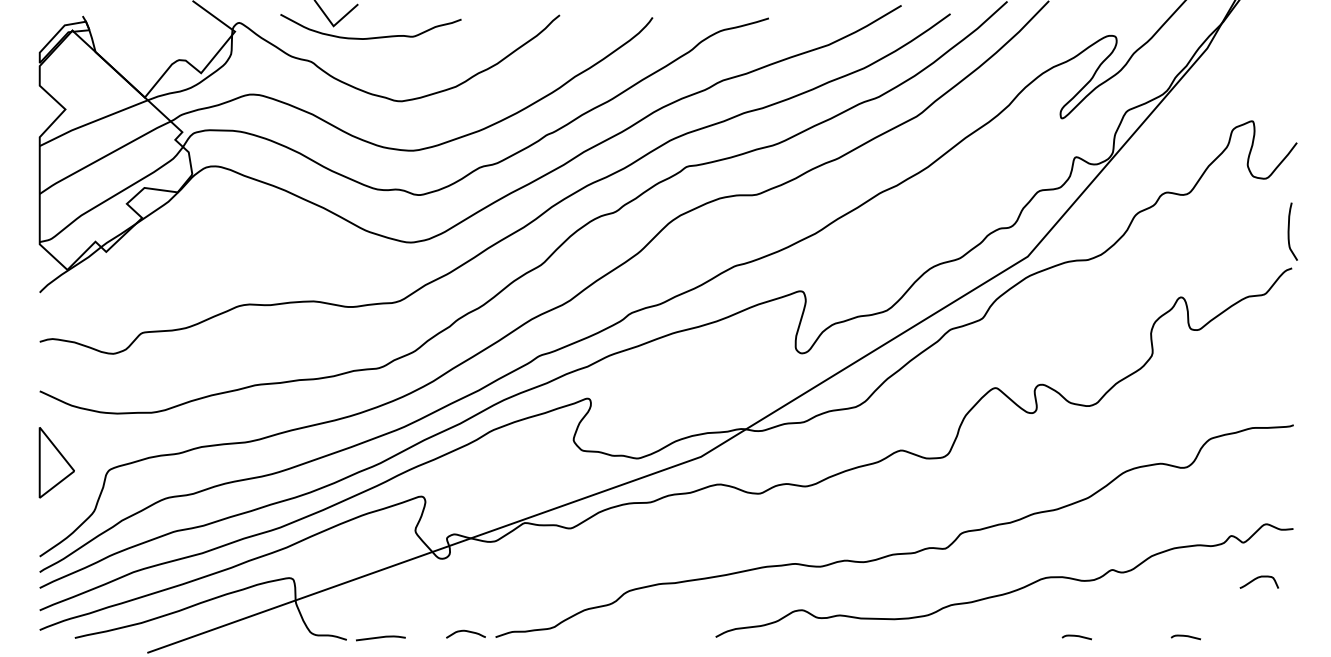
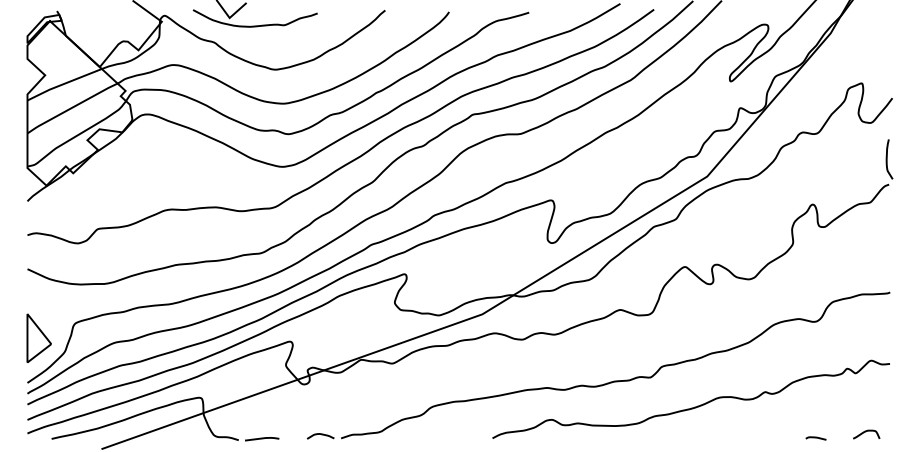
part: (55, 461) -> (38, 337), moved
curve: (1259, 579) -> (866, 432), moved
curve: (1076, 637) -> (740, 438), removed

